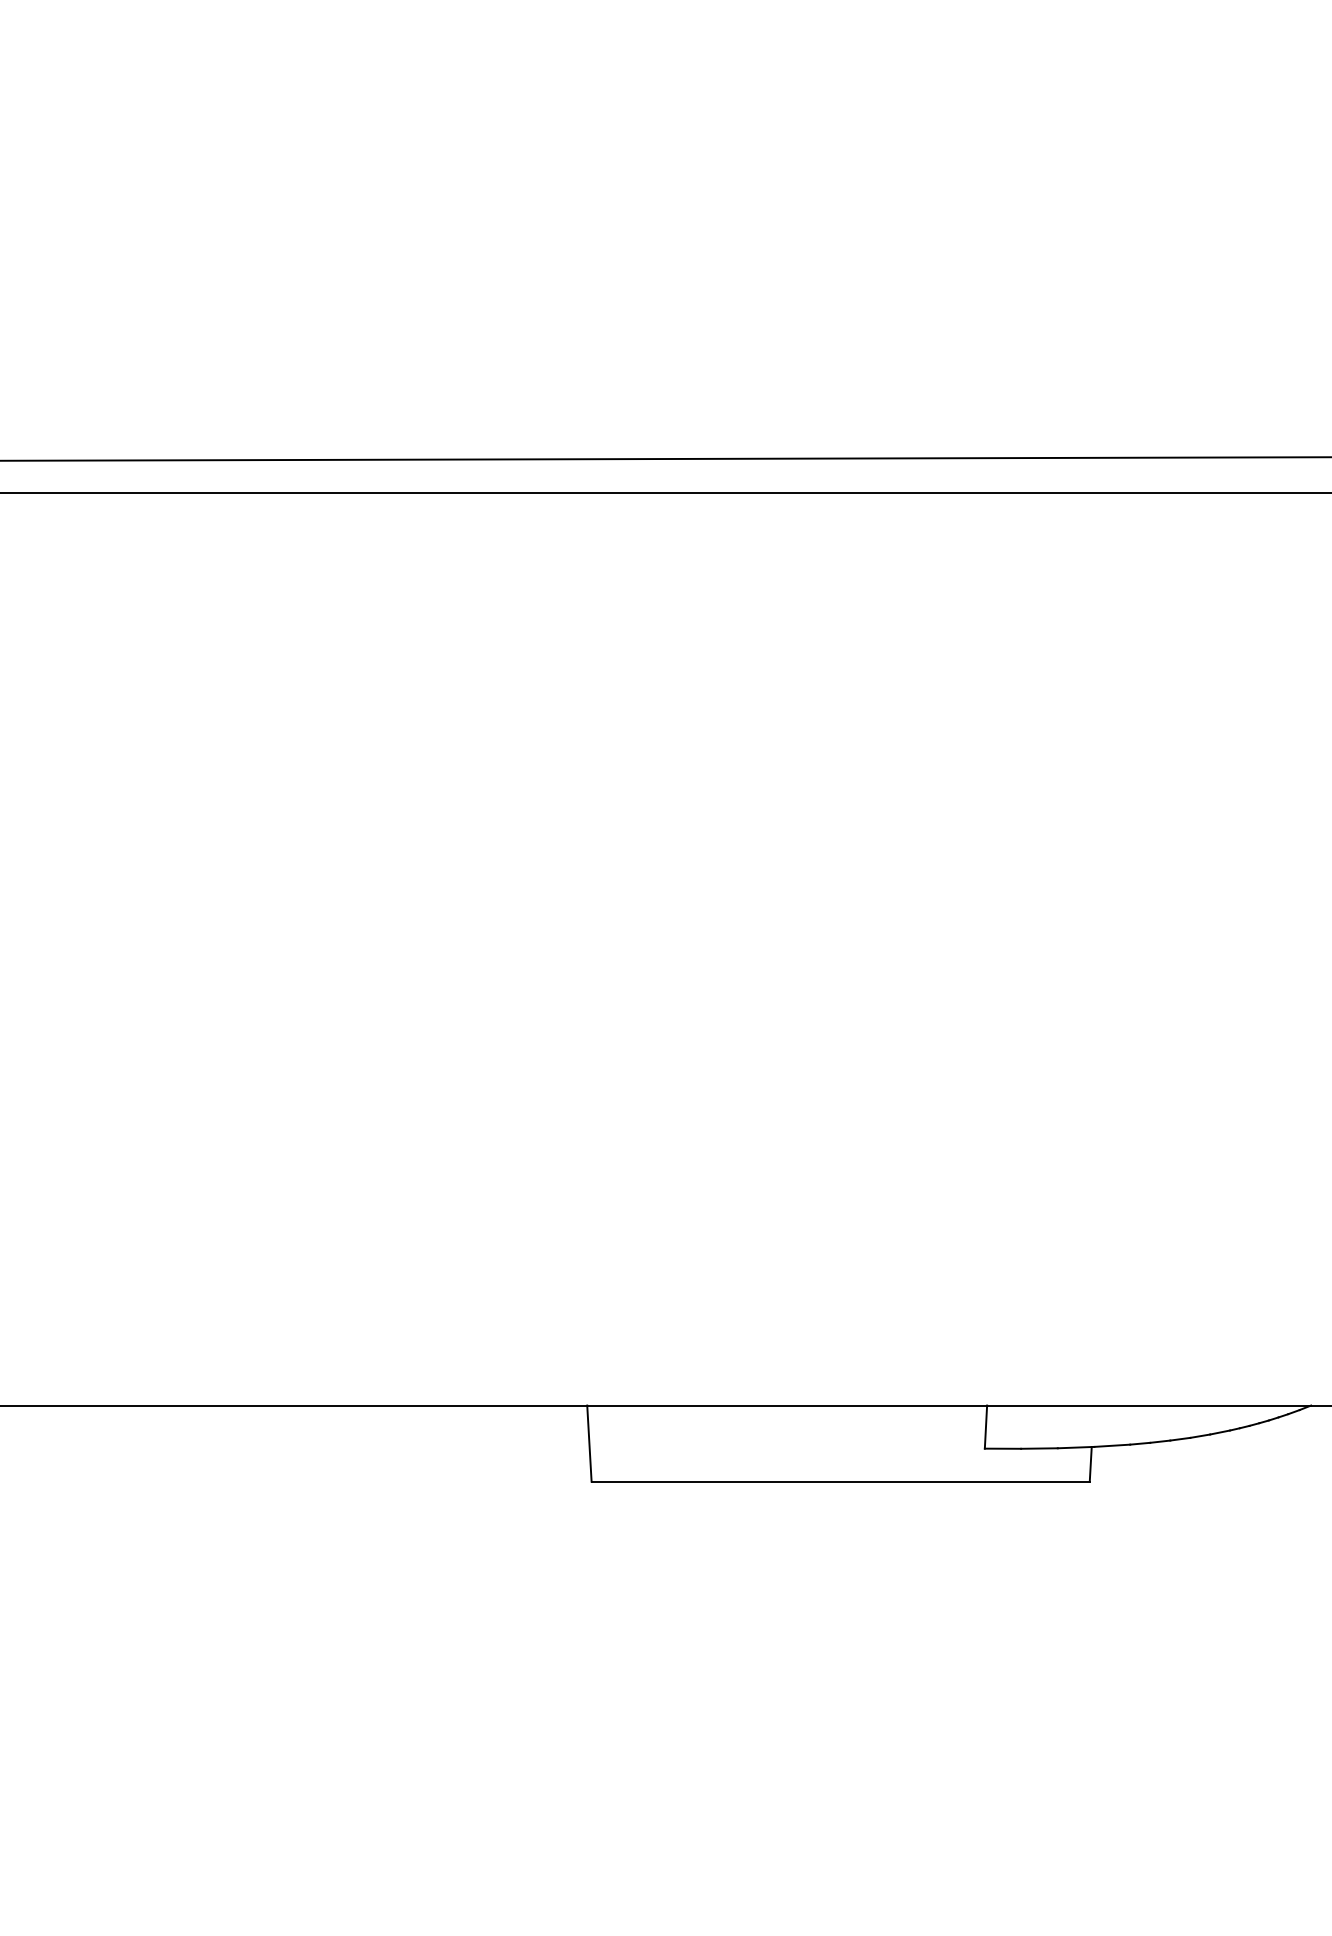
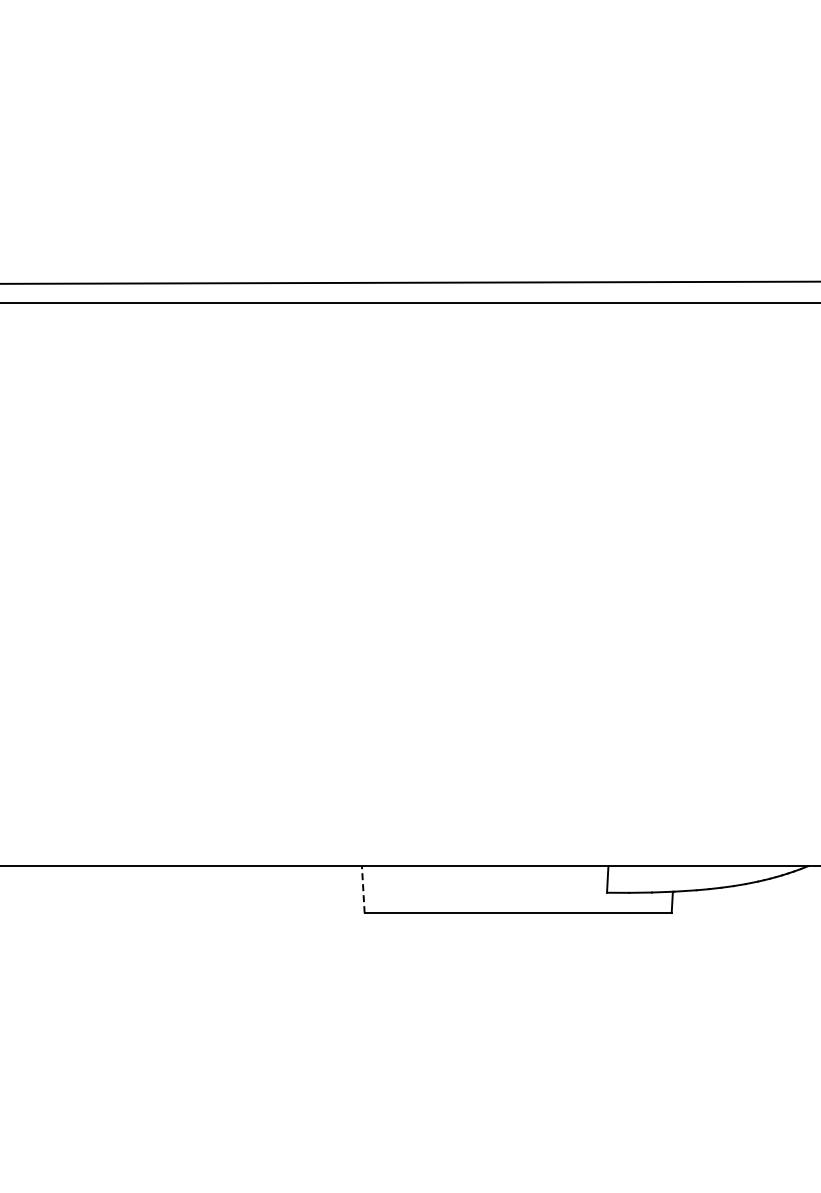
line: (589, 1443) -> (363, 889), solid -> dashed

